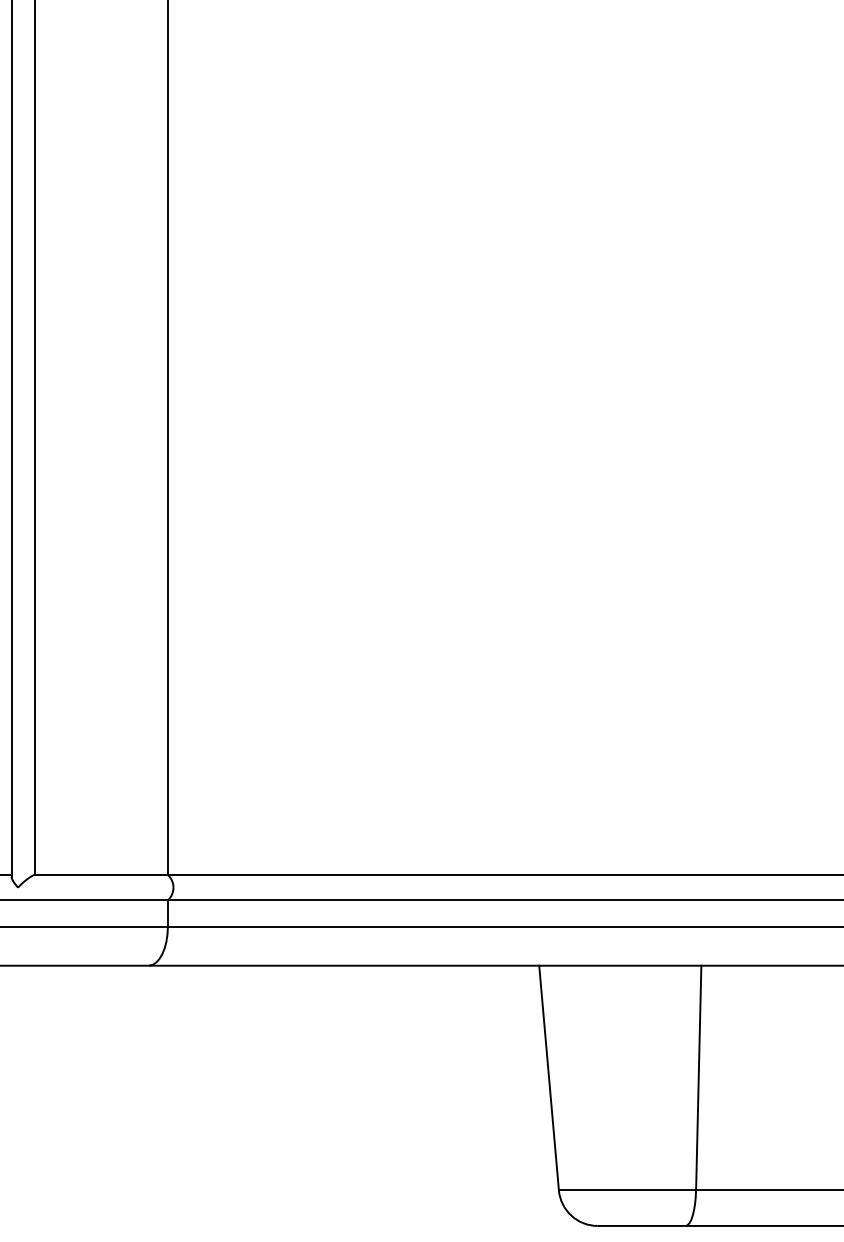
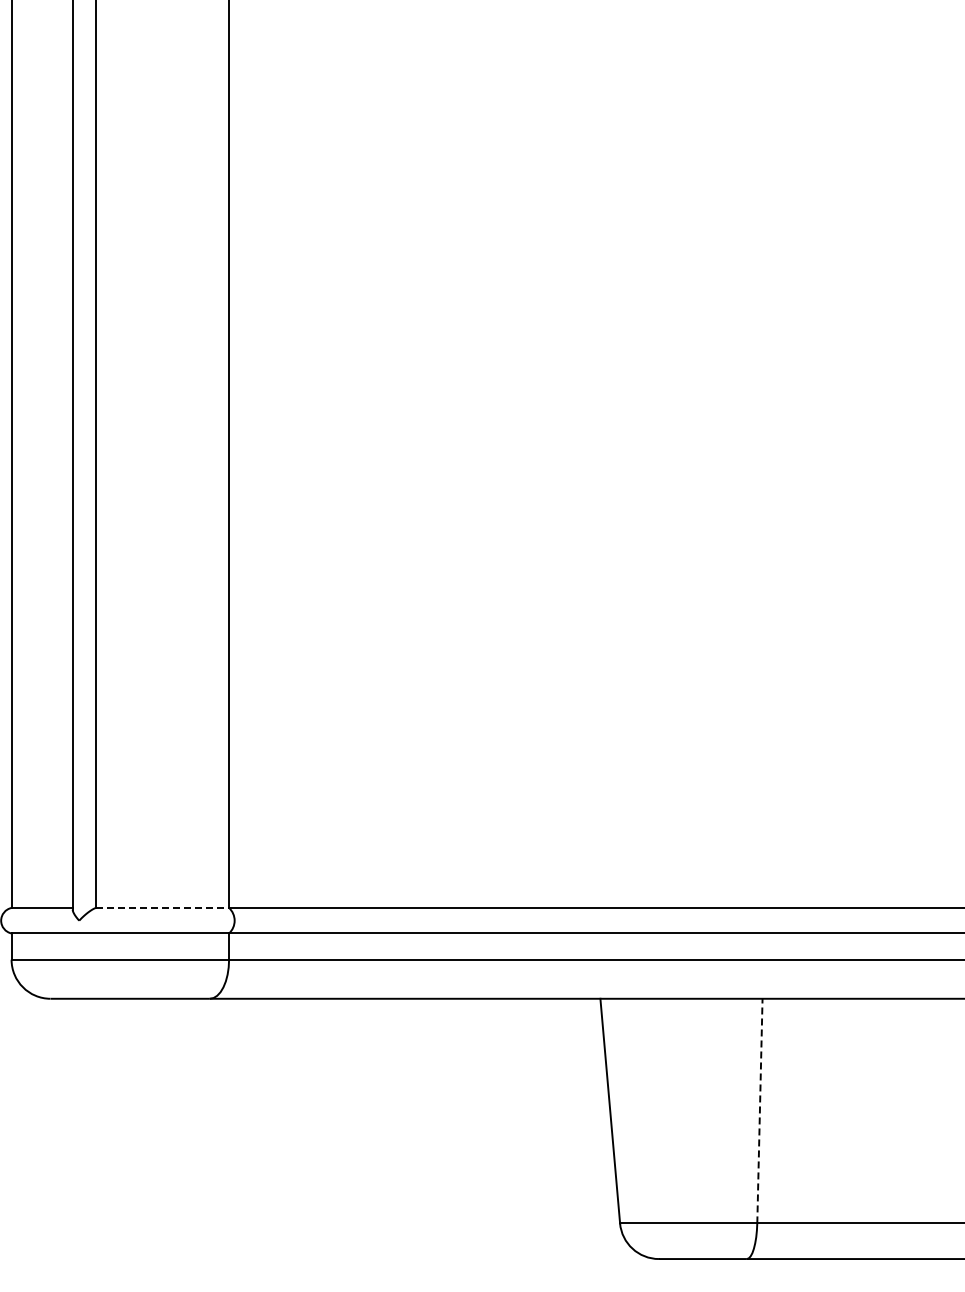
line: (101, 874) -> (162, 907), solid -> dashed
line: (698, 1077) -> (759, 1110), solid -> dashed

